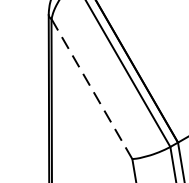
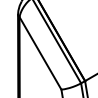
line: (91, 89) -> (40, 53), dashed -> solid

